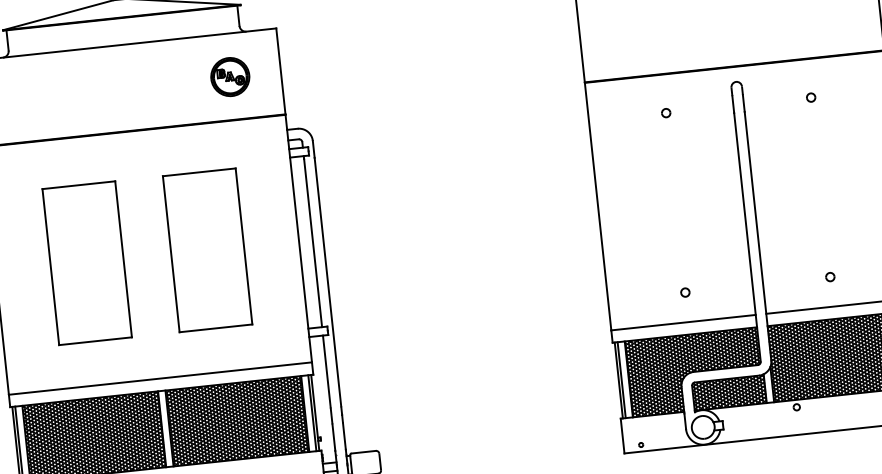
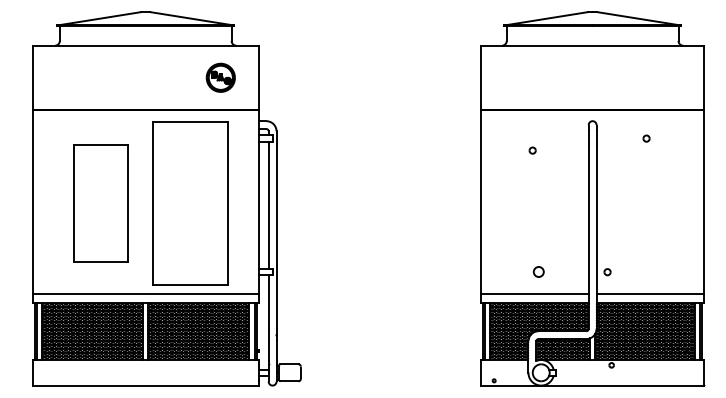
part: (665, 112) -> (532, 150), moved
part: (207, 250) -> (190, 203), size x1.4
part: (830, 277) -> (607, 272), moved
part: (685, 293) -> (538, 272), size x1.6

